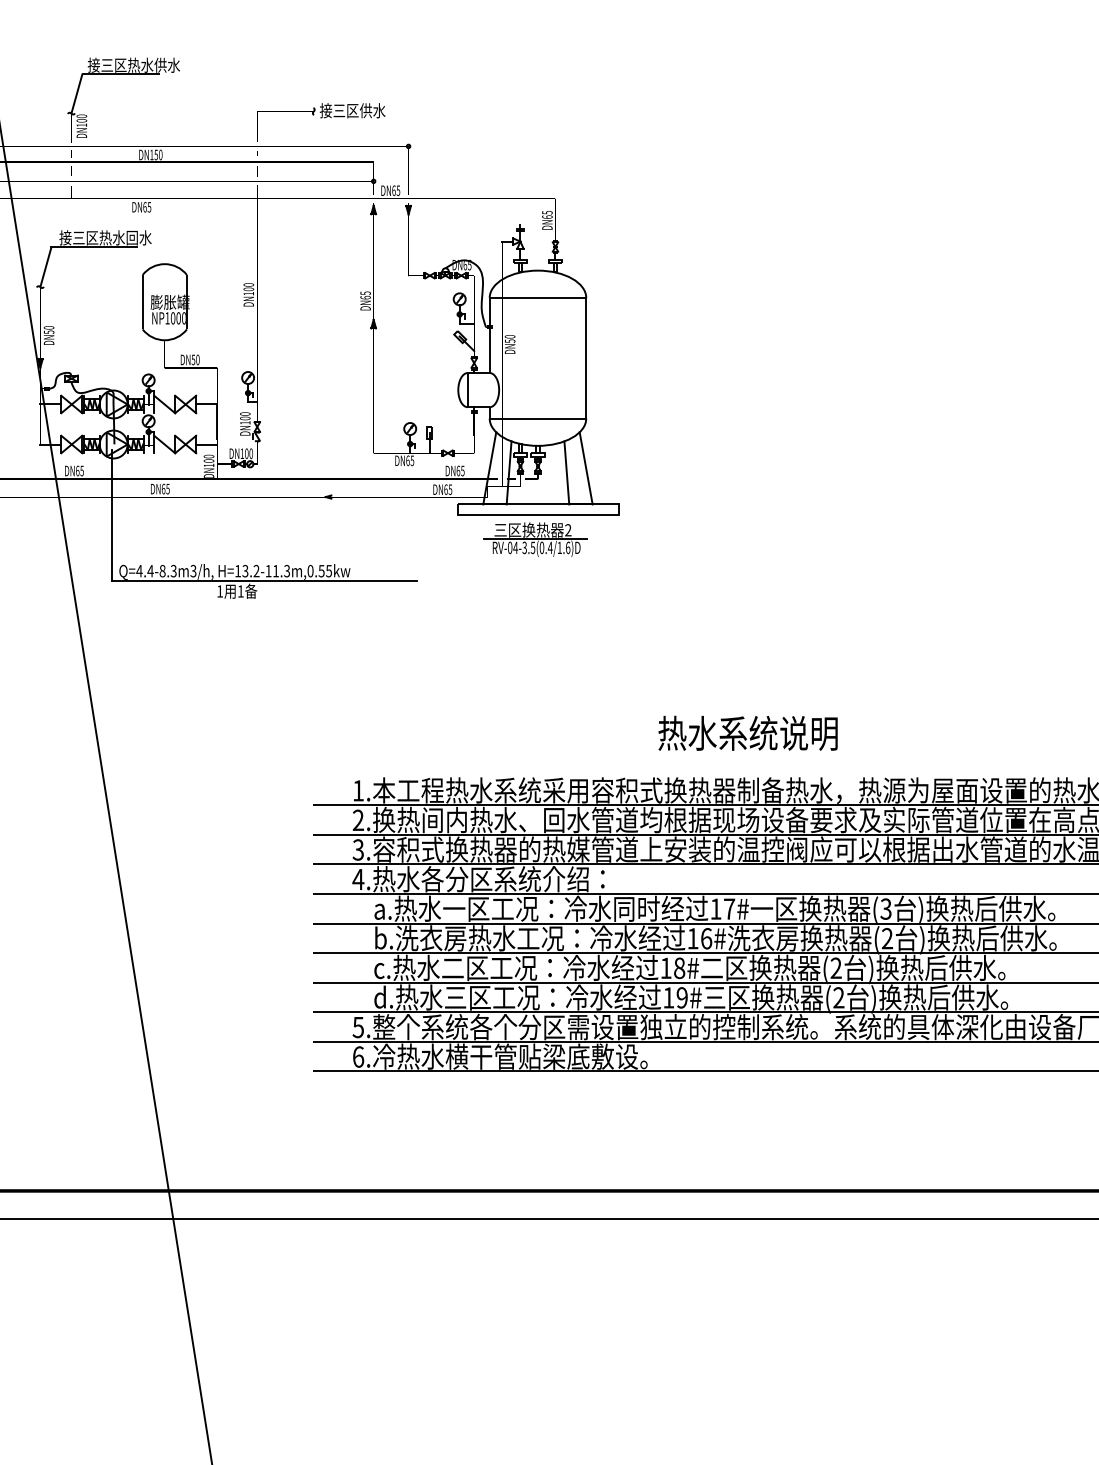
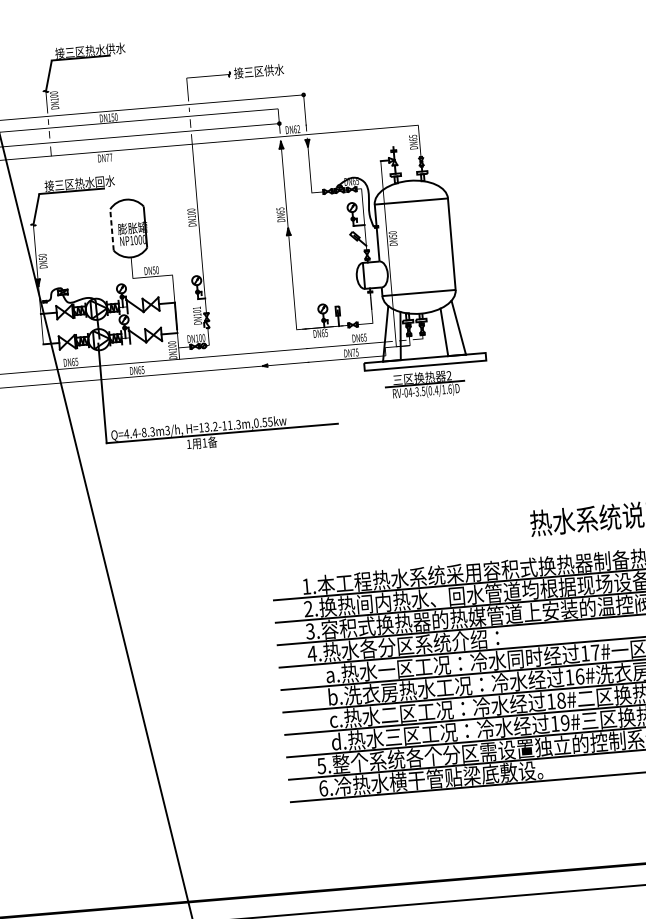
text: (398, 190) -> (298, 128), DN65 -> DN62
text: (147, 207) -> (109, 157), DN65 -> DN77
line: (142, 301) -> (111, 229), solid -> dashed
text: (245, 413) -> (196, 307), DN100 -> DN101
text: (445, 489) -> (353, 352), DN65 -> DN75

